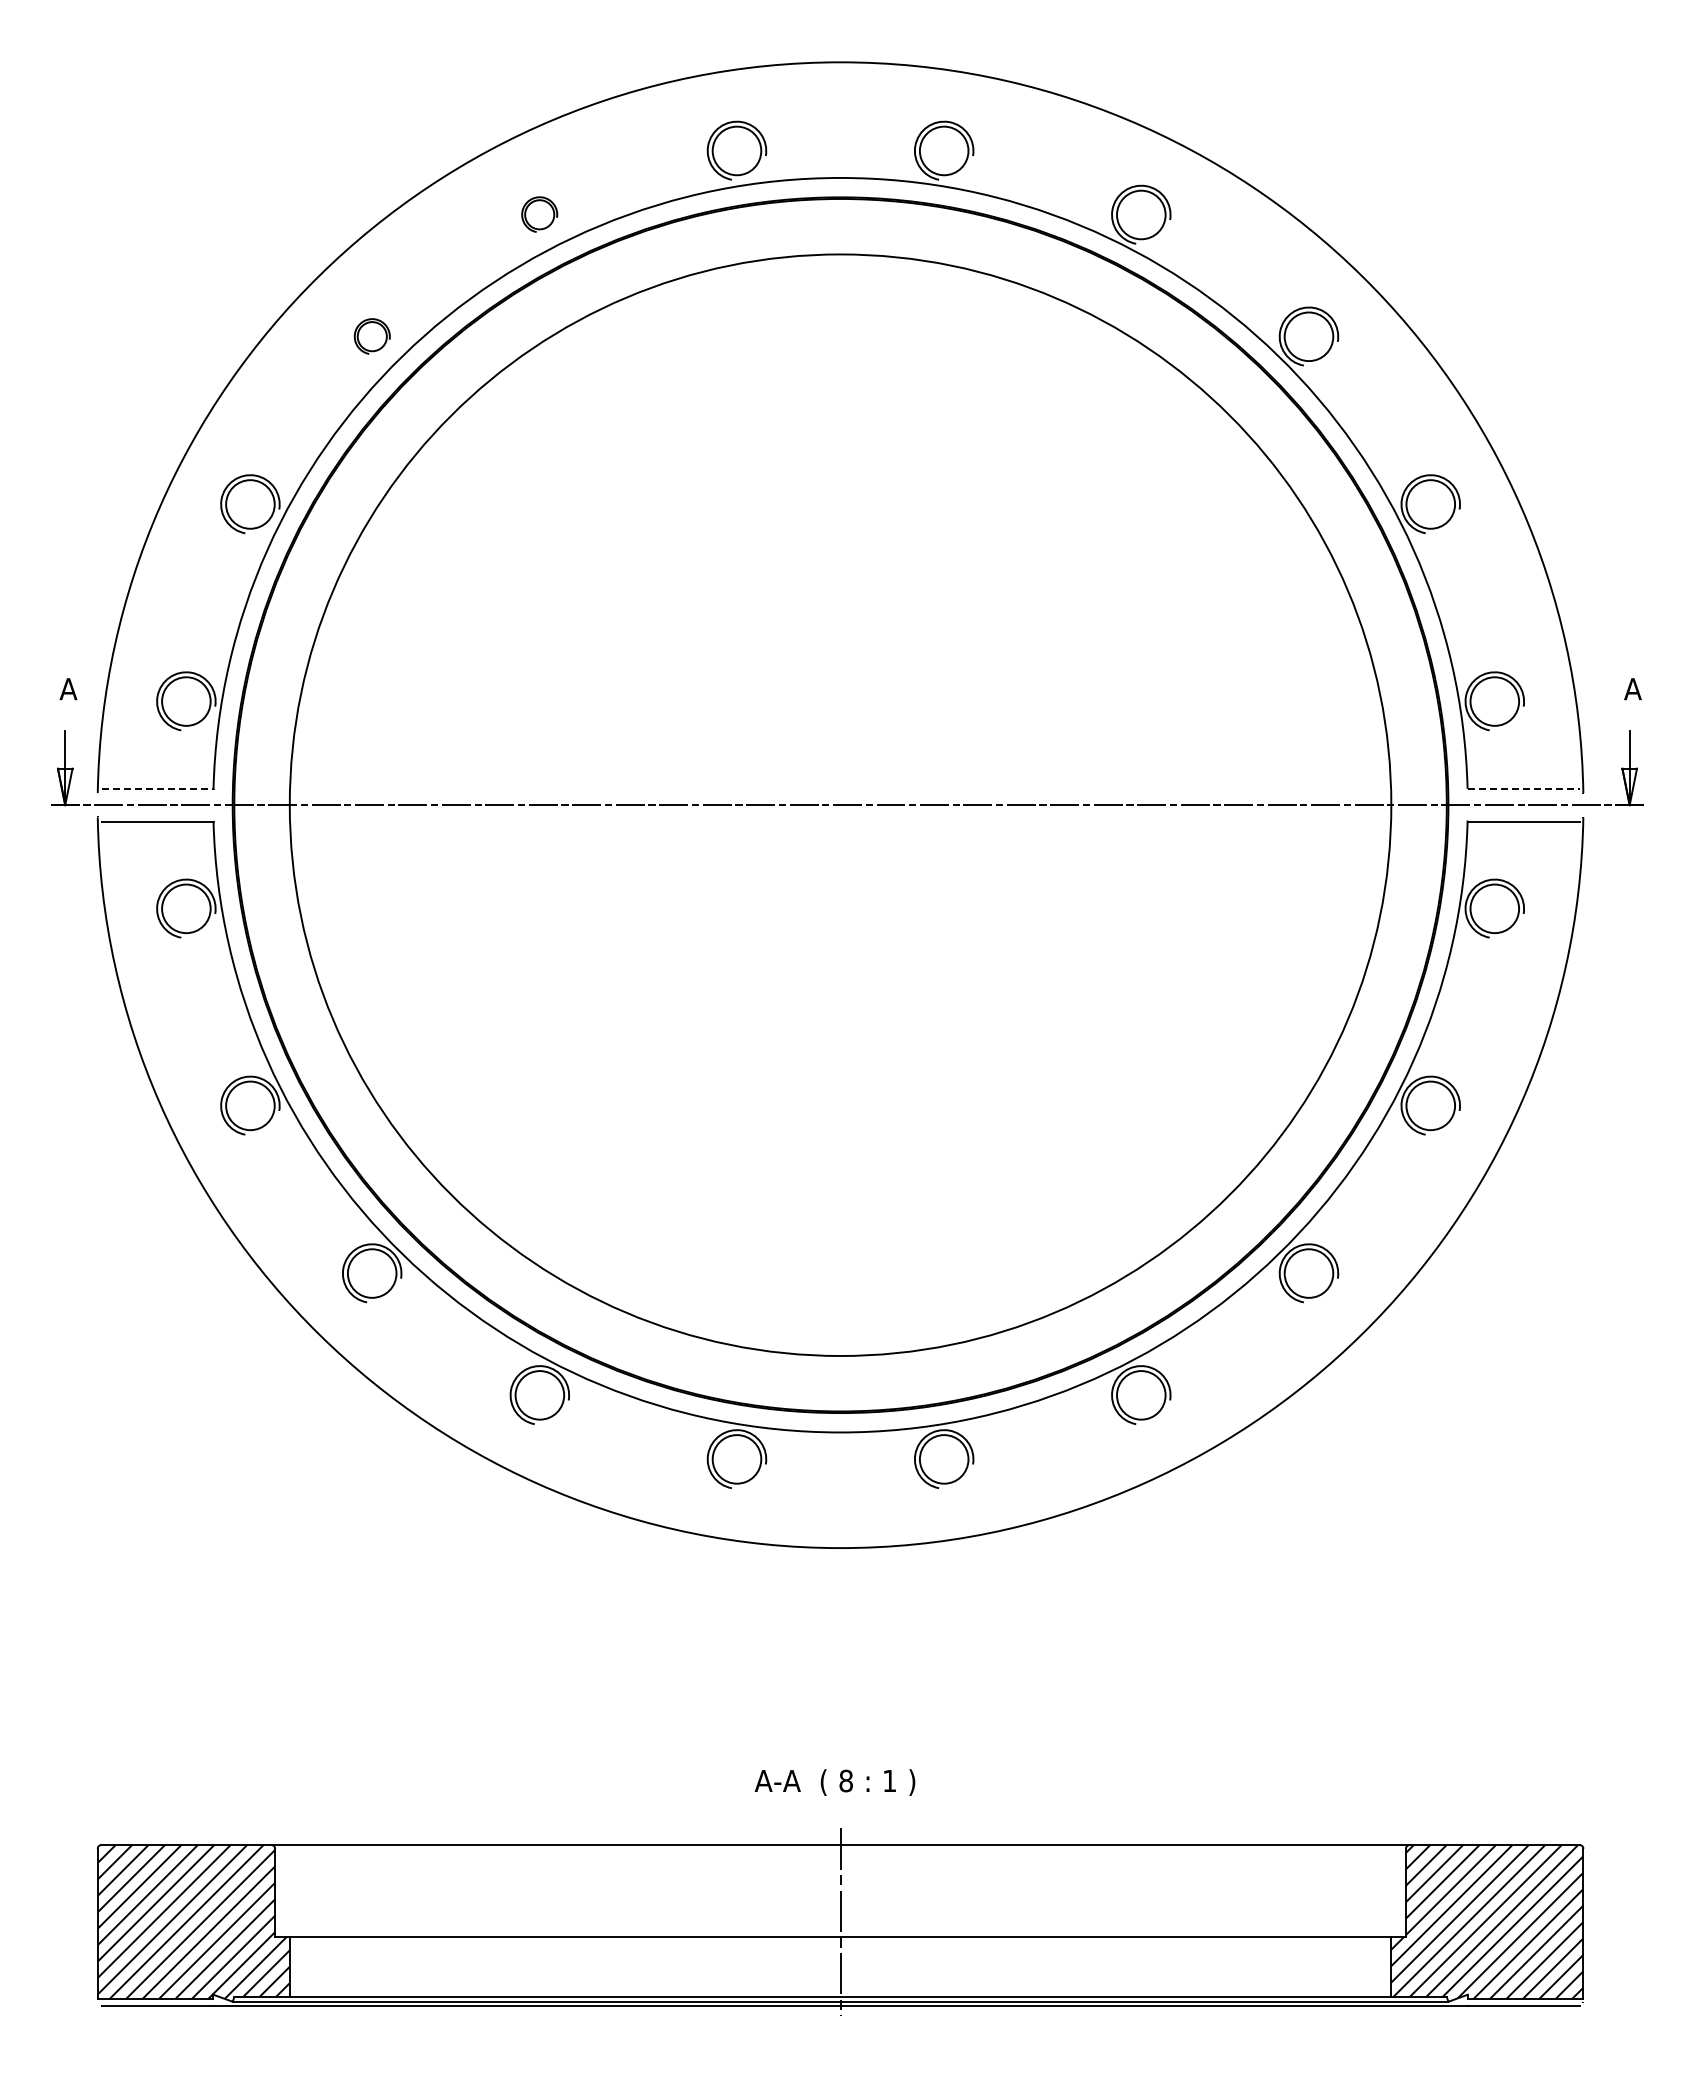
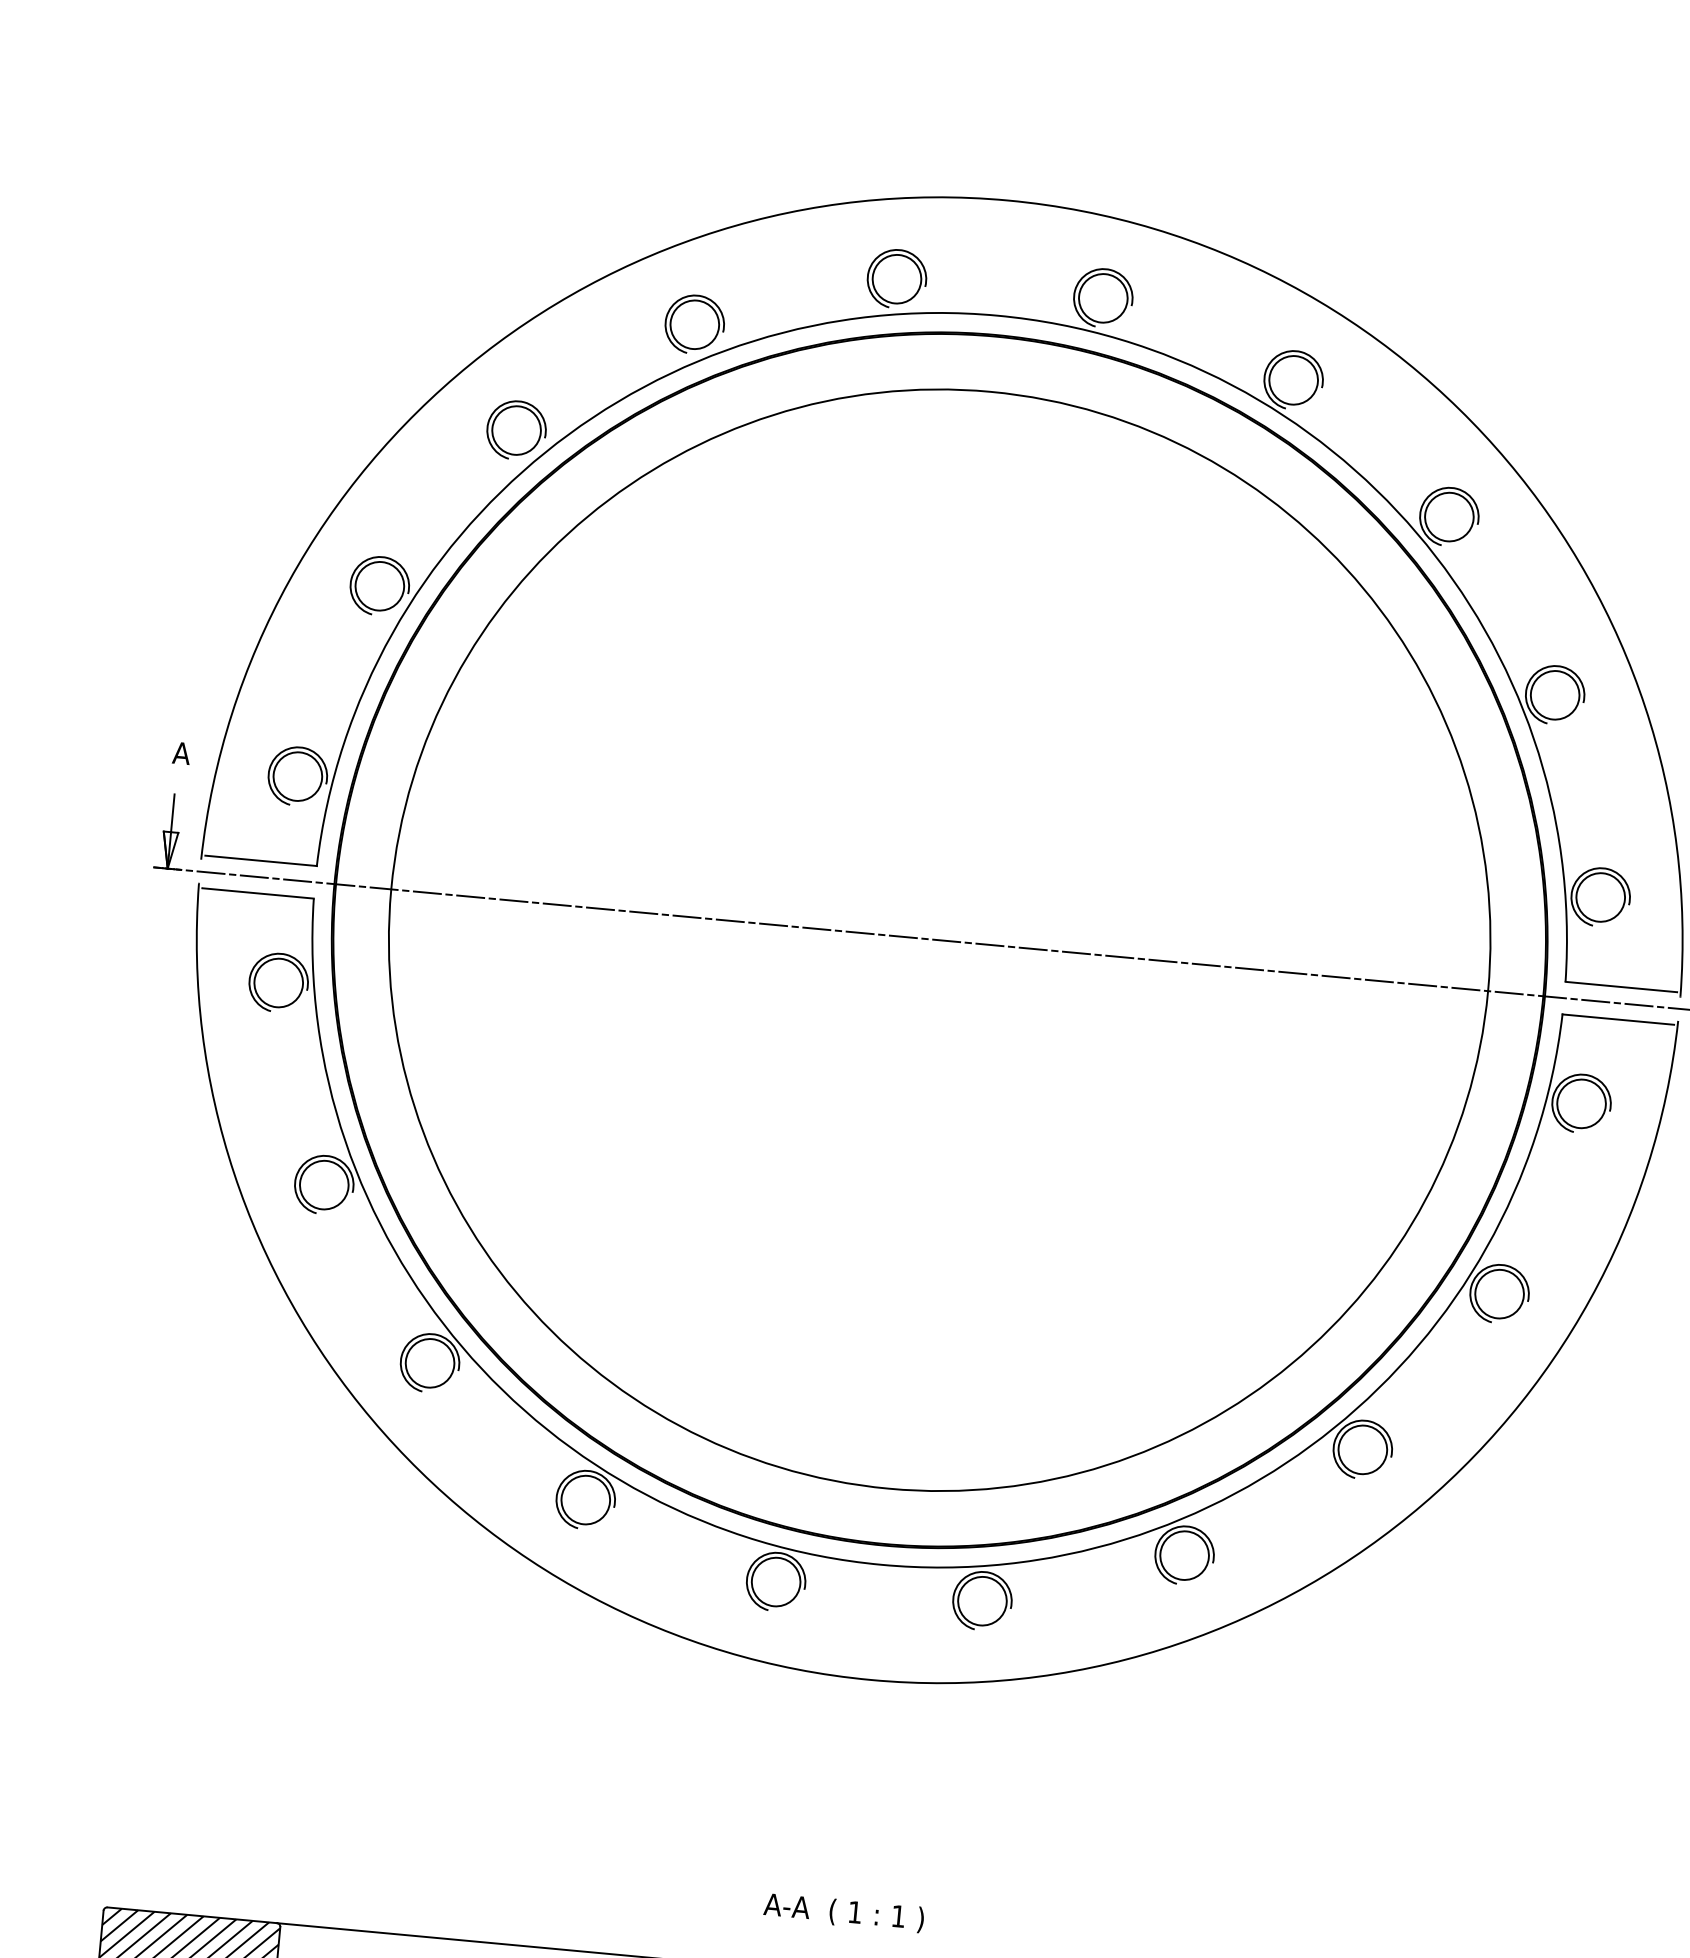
part: (539, 214) -> (694, 324), size x1.67
part: (372, 336) -> (516, 430), size x1.67
line: (157, 788) -> (261, 860), dashed -> solid
line: (1524, 788) -> (1622, 986), dashed -> solid
text: (845, 1780) -> (854, 1911), 8 -> 1

